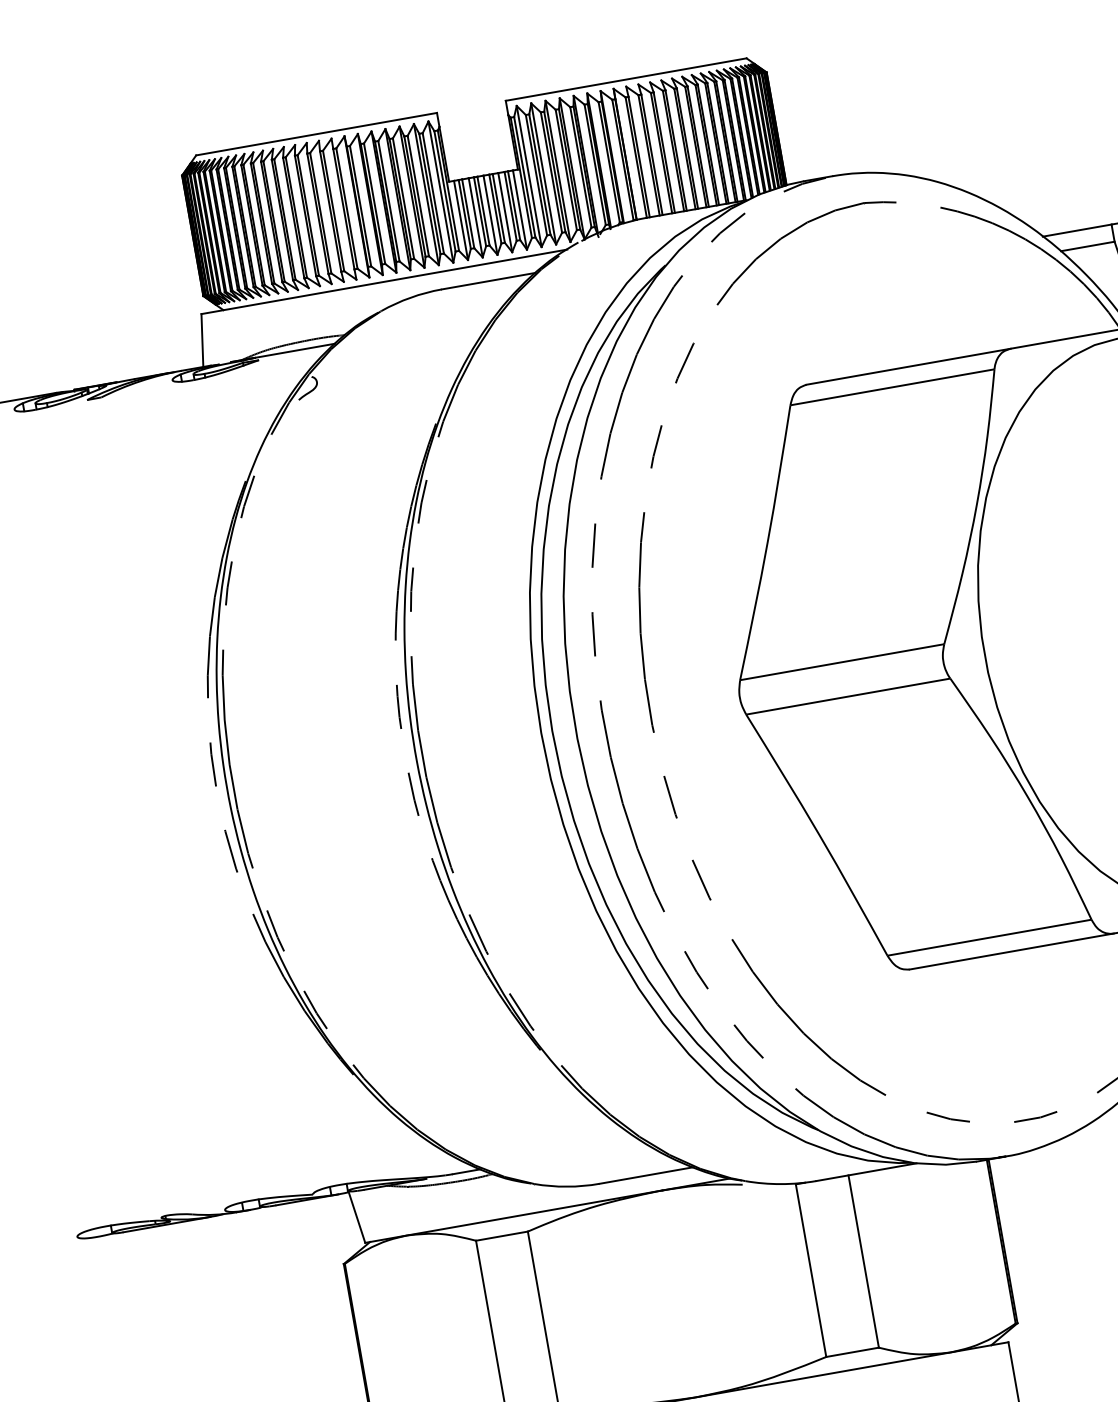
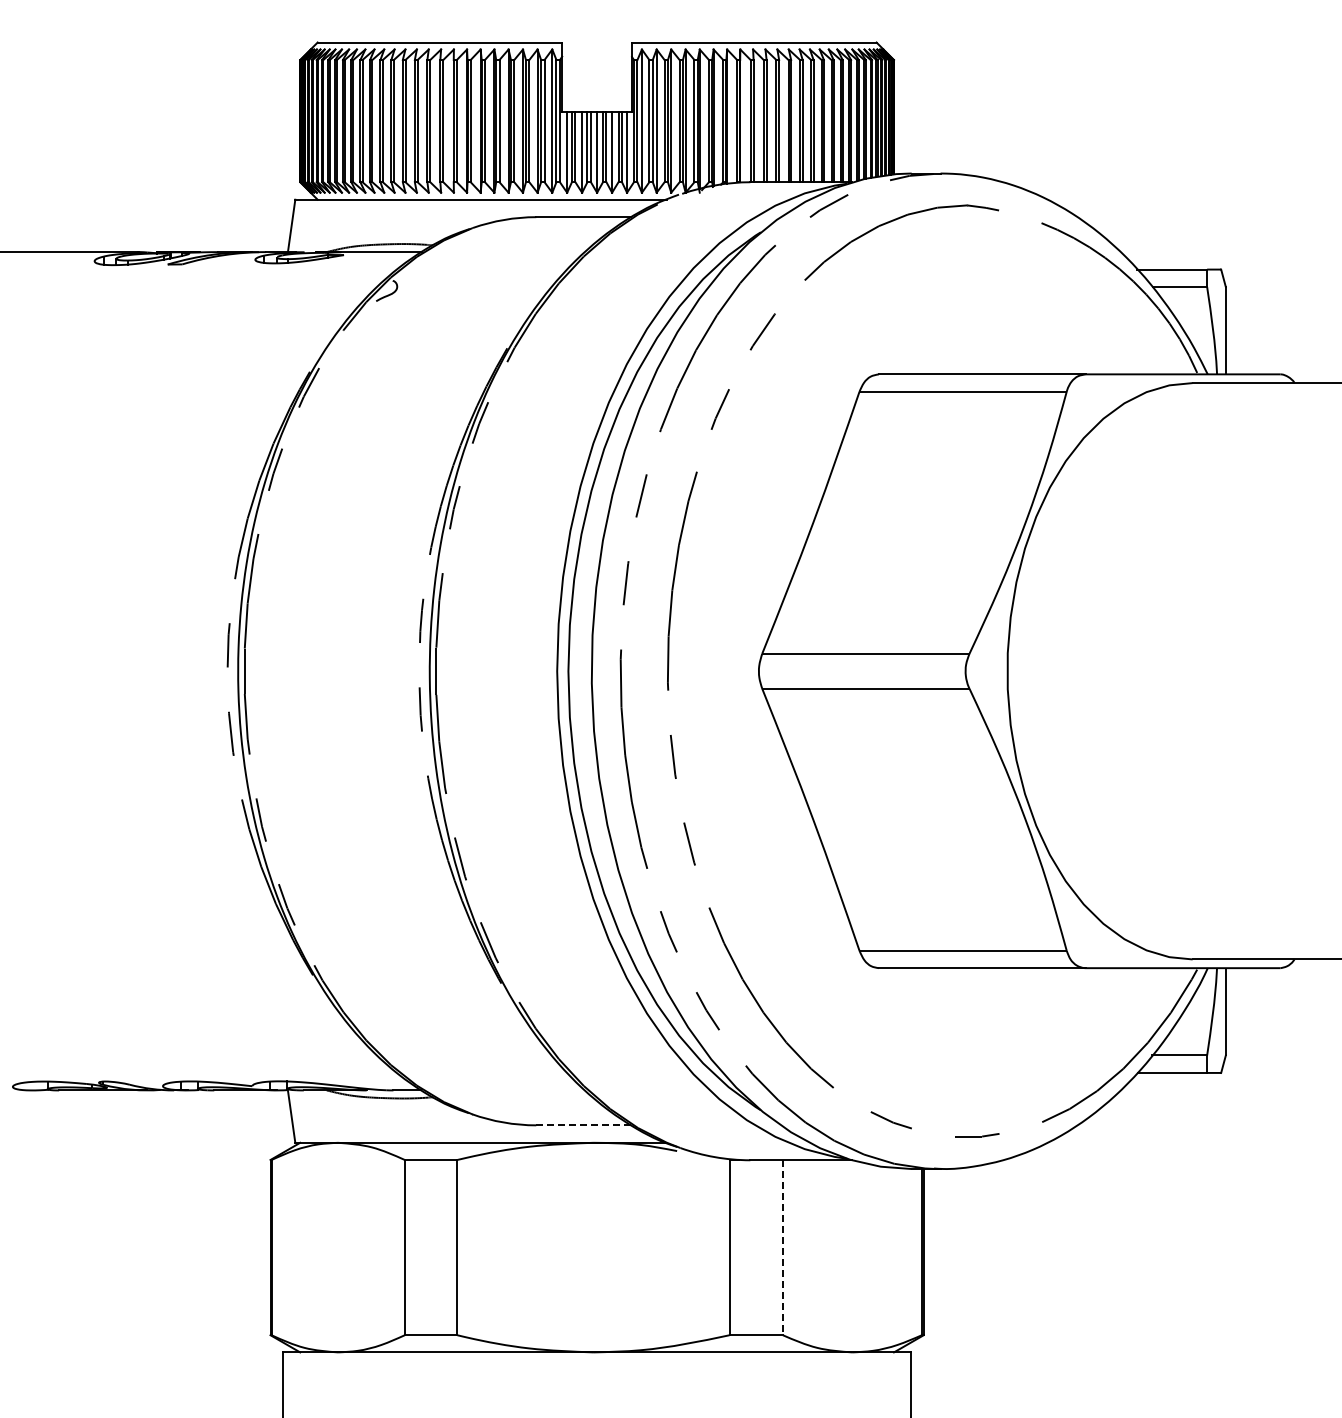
line: (646, 1175) -> (583, 1125), solid -> dashed
line: (863, 1262) -> (782, 1248), solid -> dashed

